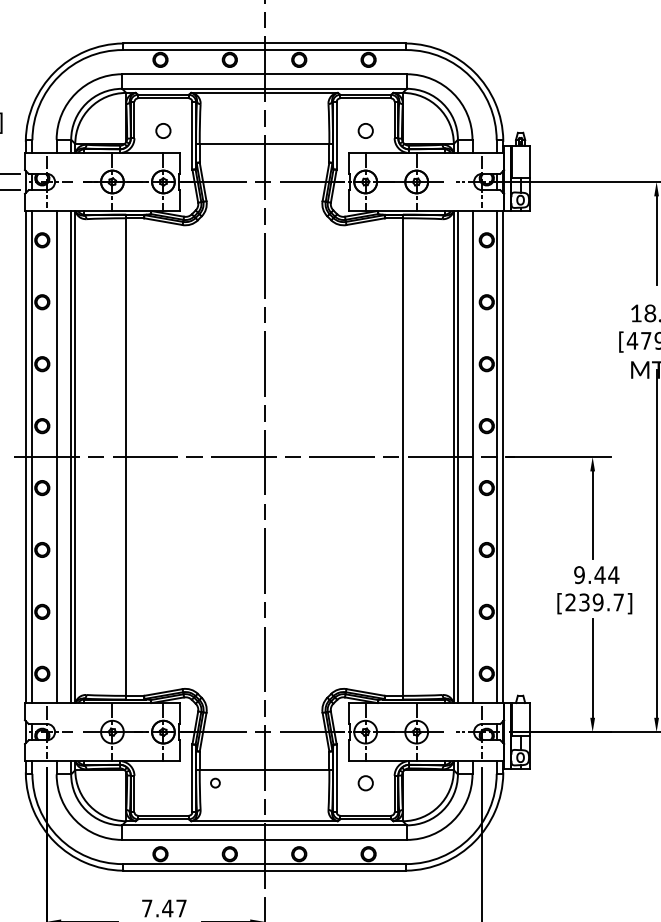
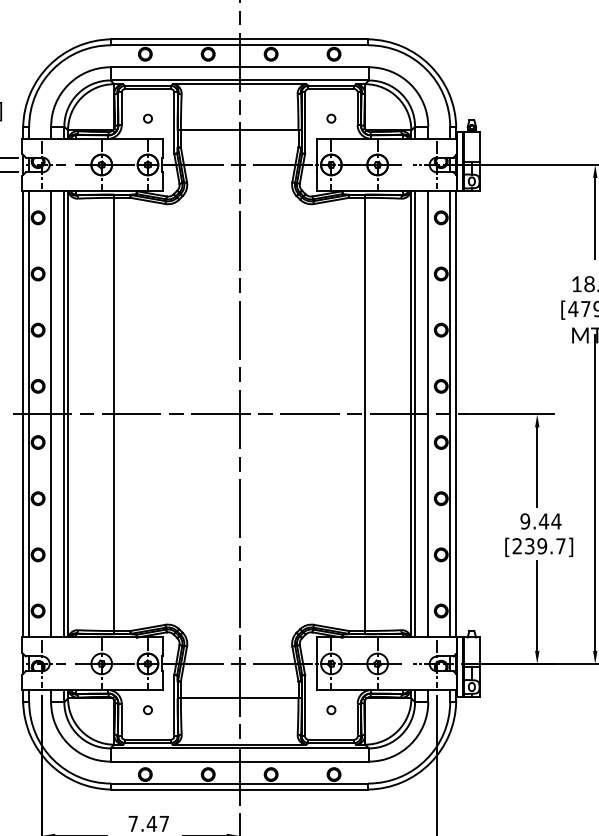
circle: (163, 130) -> (148, 118), size x0.62
circle: (365, 130) -> (331, 118), size x0.62
circle: (215, 782) -> (148, 709), moved
circle: (365, 782) -> (331, 709), size x0.62

